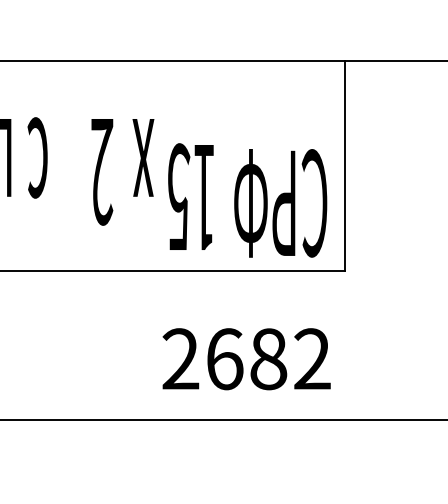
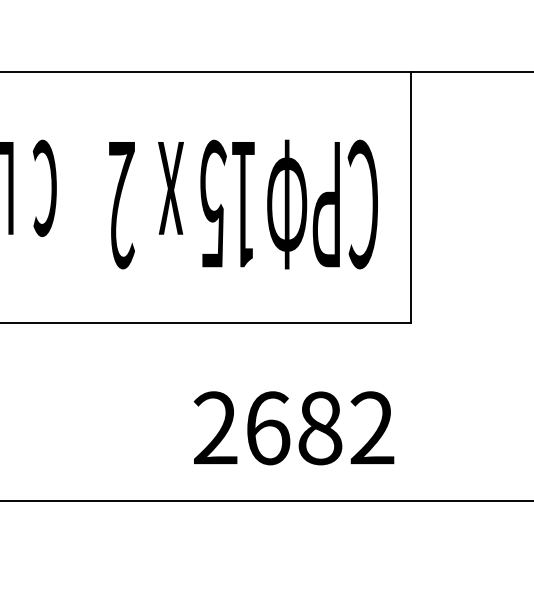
text: (190, 196) -> (227, 203), moved
text: (280, 203) -> (322, 204), moved

